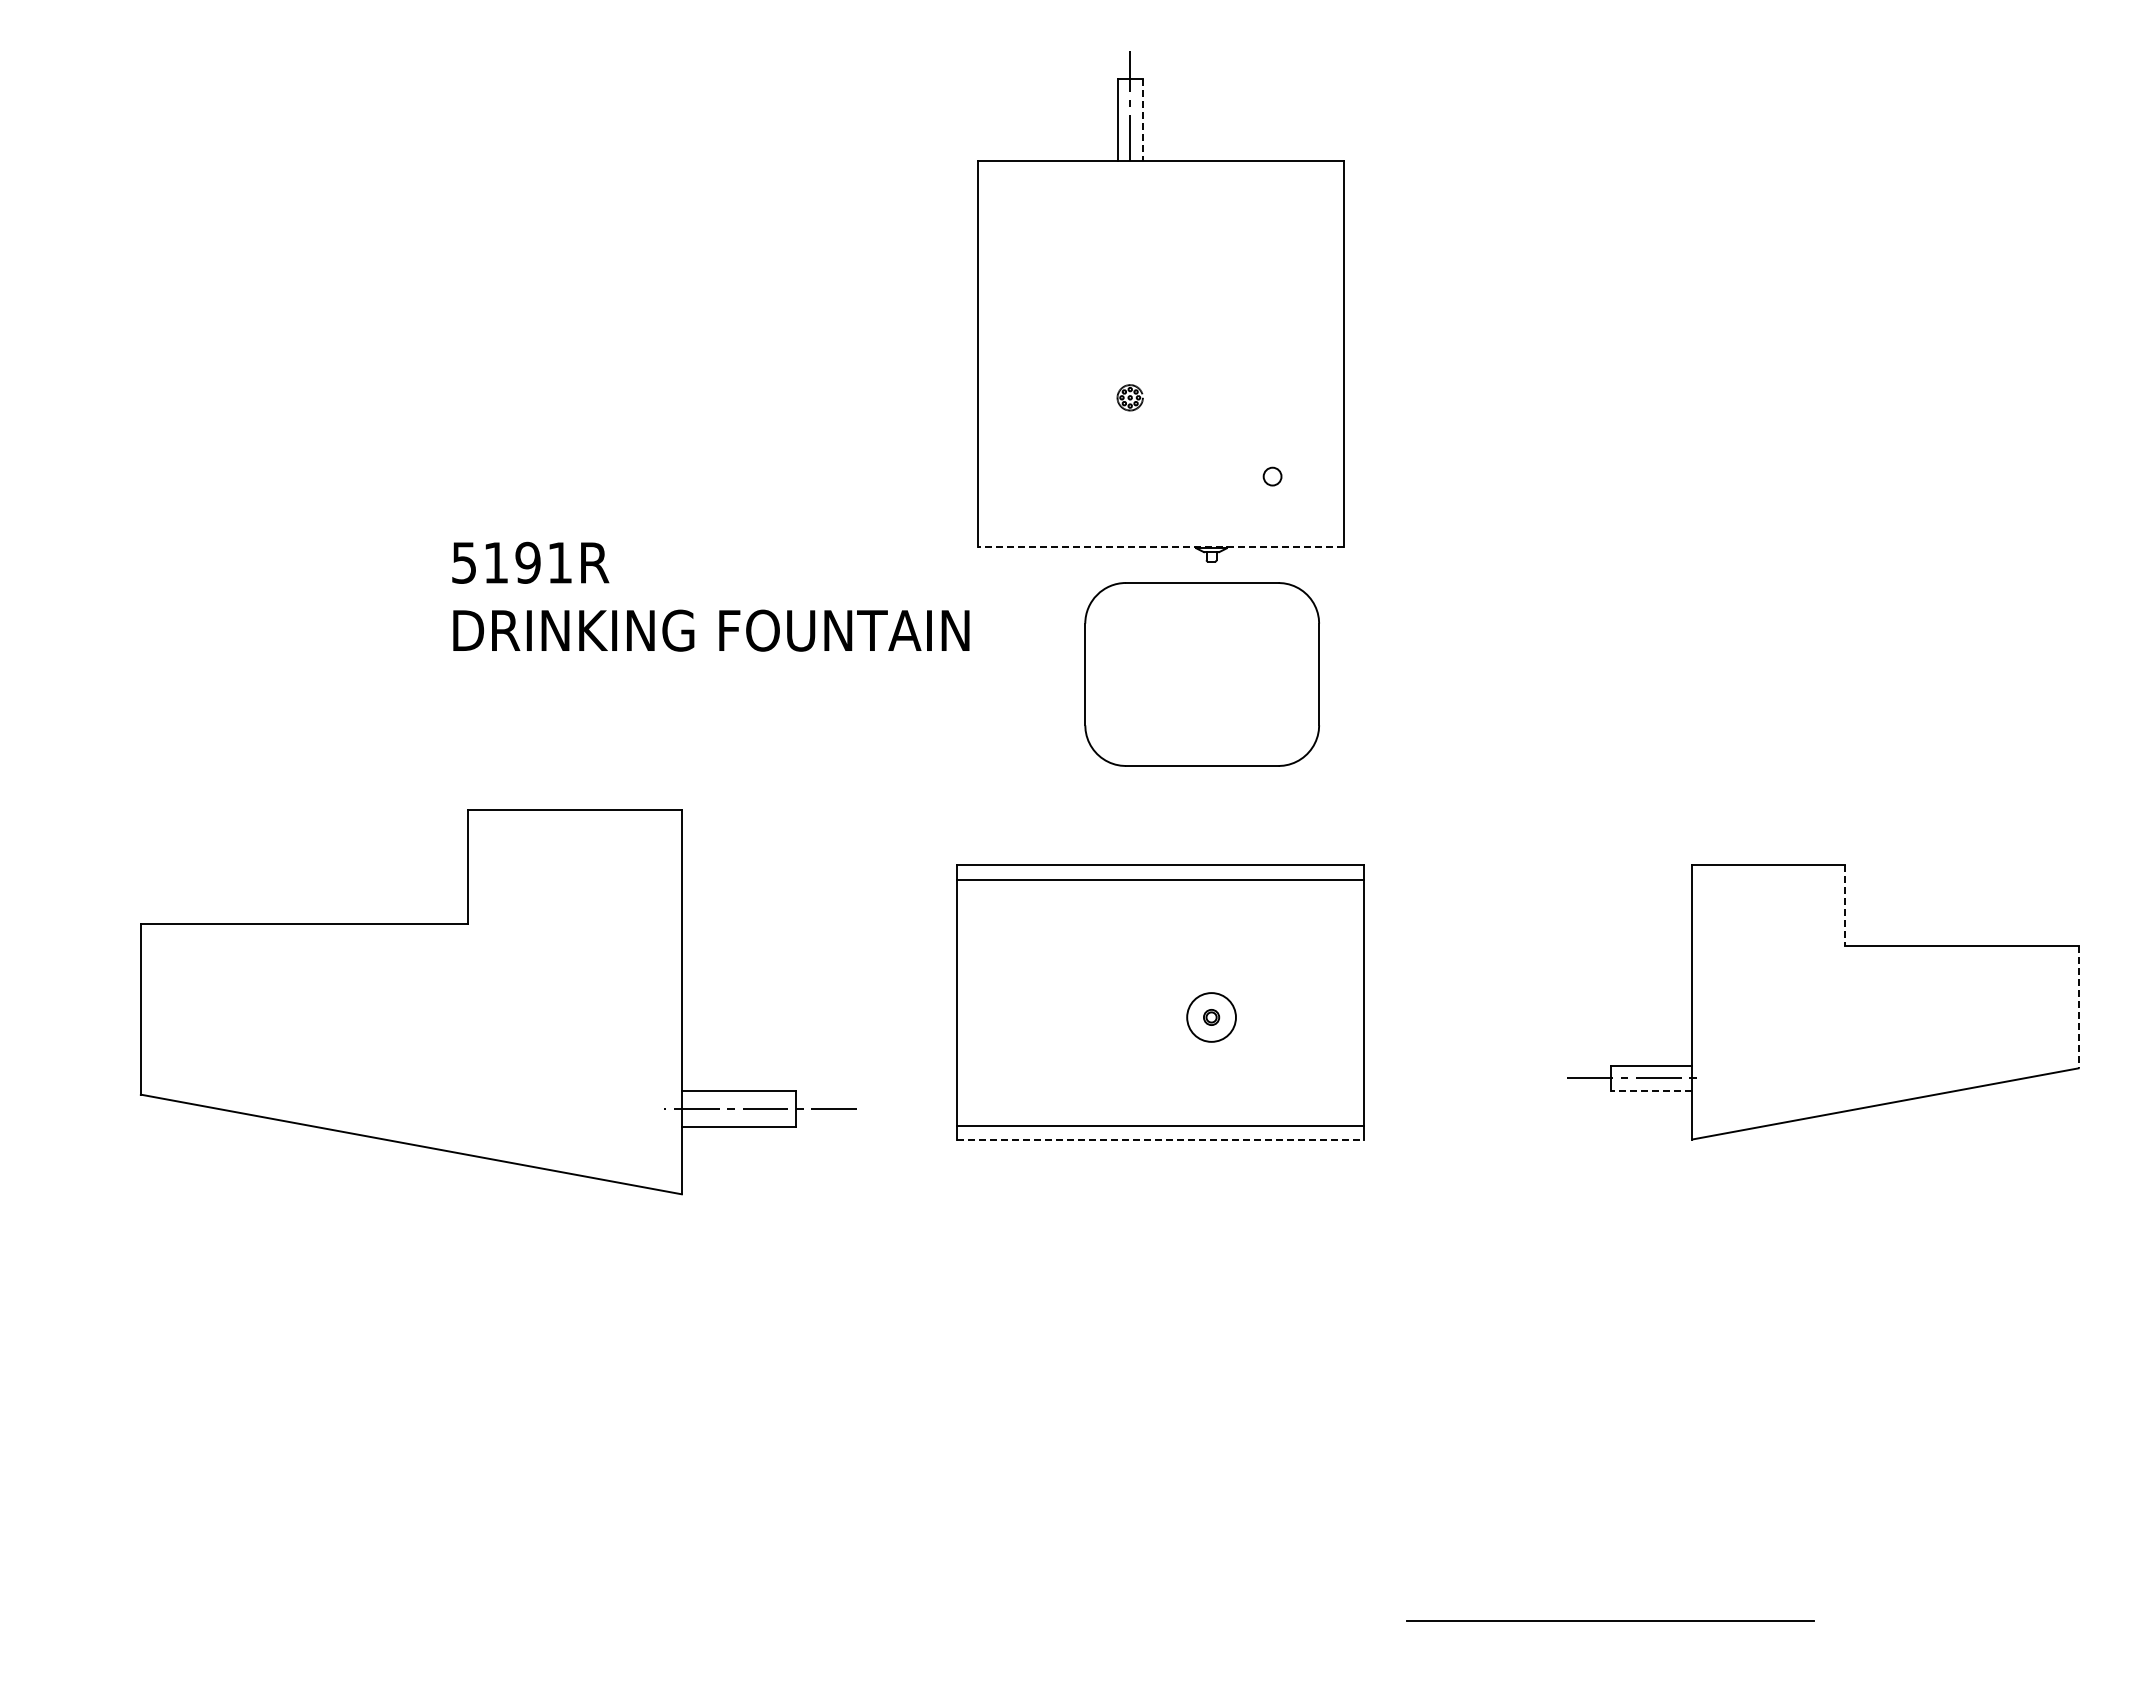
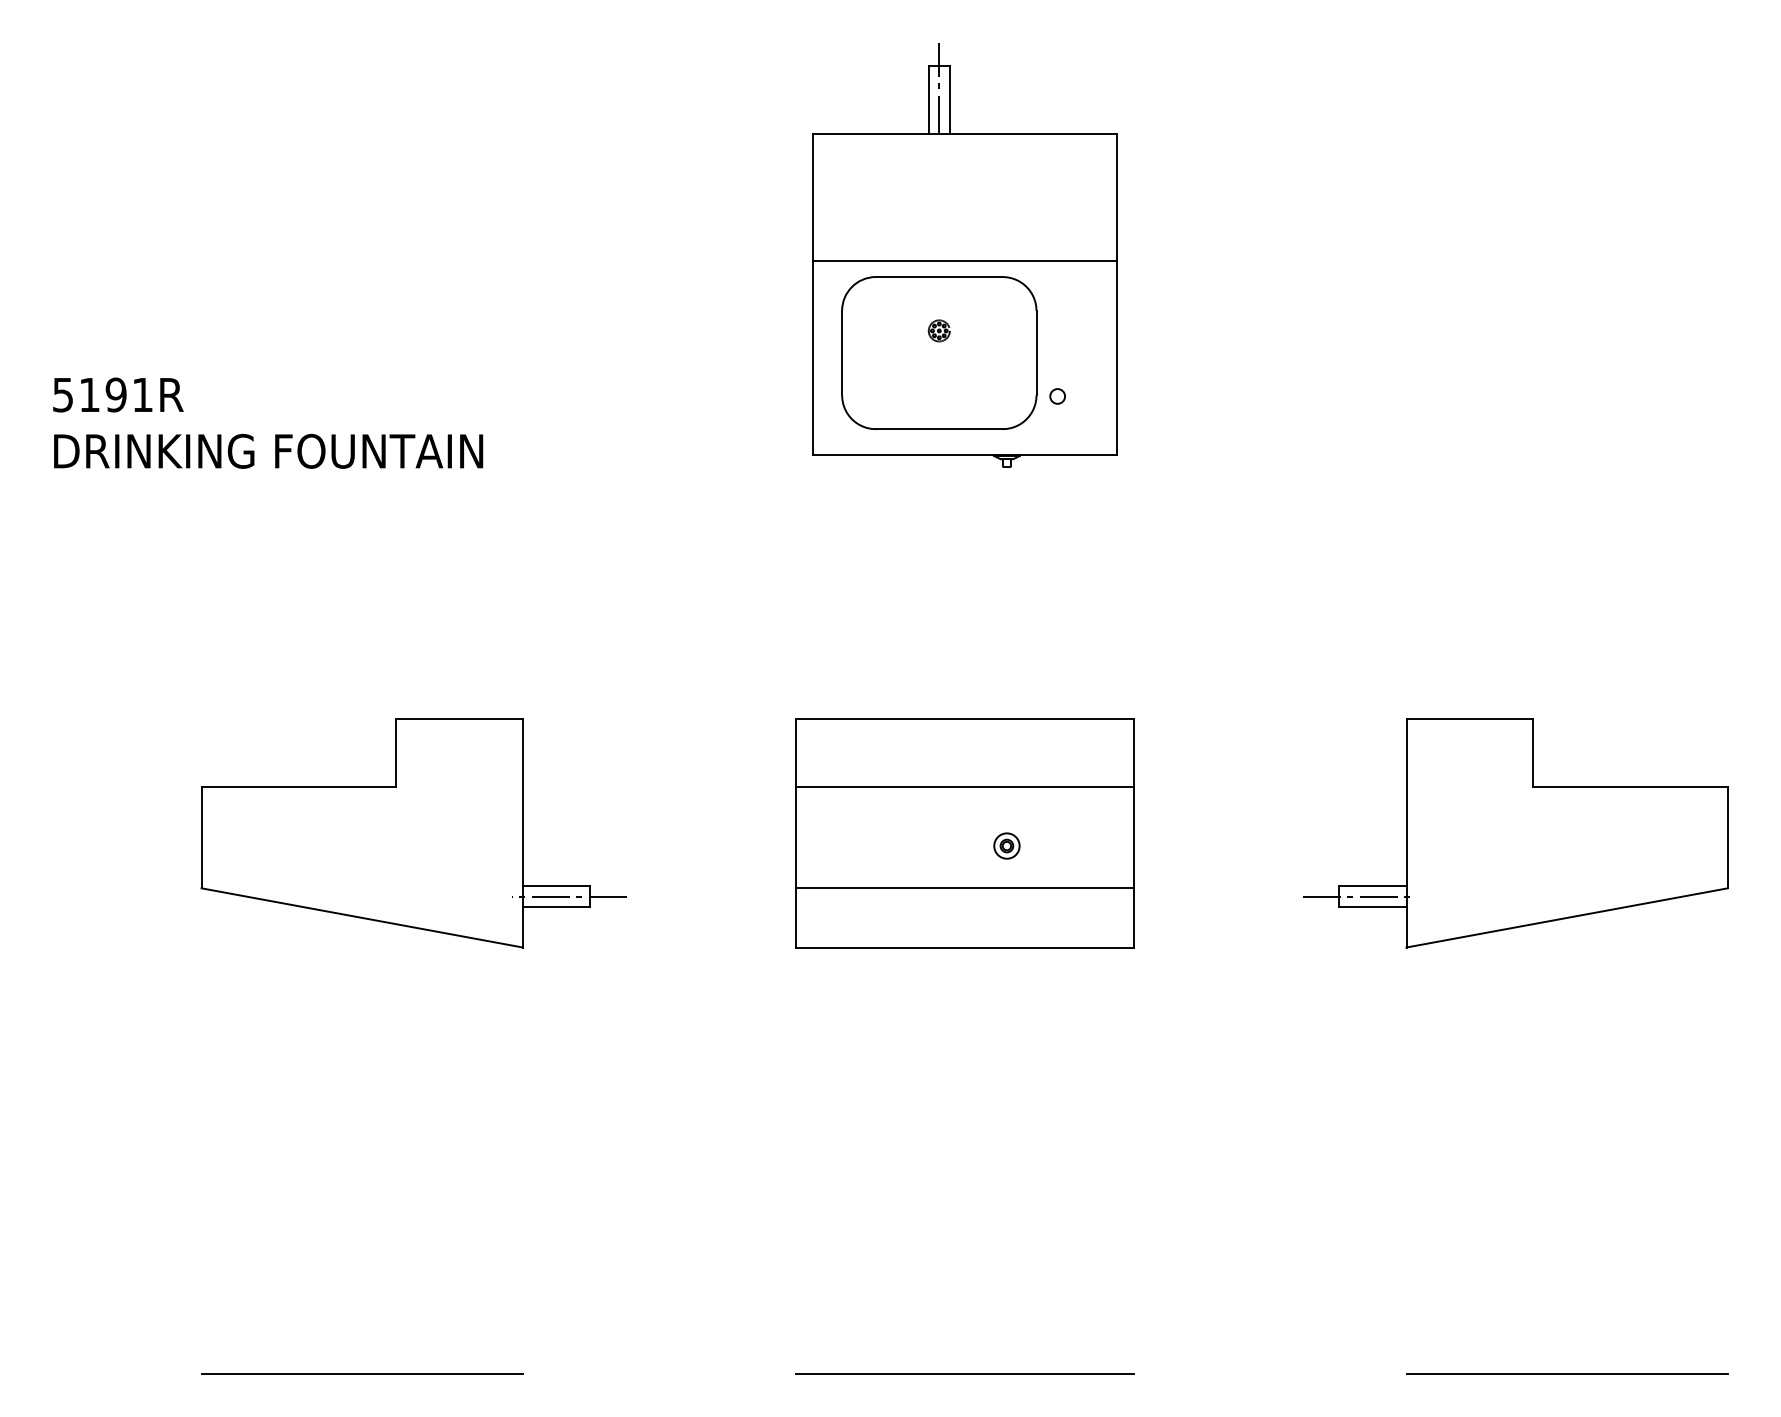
line: (1142, 119) -> (949, 99), dashed -> solid
line: (1160, 313) -> (964, 260), added
line: (1160, 547) -> (964, 455), dashed -> solid
text: (710, 596) -> (267, 422), moved
part: (1201, 674) -> (938, 353), moved
line: (1160, 880) -> (964, 787), moved
line: (1844, 905) -> (1533, 752), dashed -> solid
part: (497, 1002) -> (413, 833), size x0.71
line: (2078, 1007) -> (1727, 837), dashed -> solid
circle: (1211, 1017) -> (1006, 846), size x0.62
line: (1651, 1091) -> (1372, 907), dashed -> solid
line: (1160, 1126) -> (964, 888), moved
line: (1161, 1139) -> (965, 947), dashed -> solid
line: (1610, 1620) -> (964, 1373), moved
line: (435, 1653) -> (361, 1374), added
line: (1885, 1653) -> (1567, 1374), added

